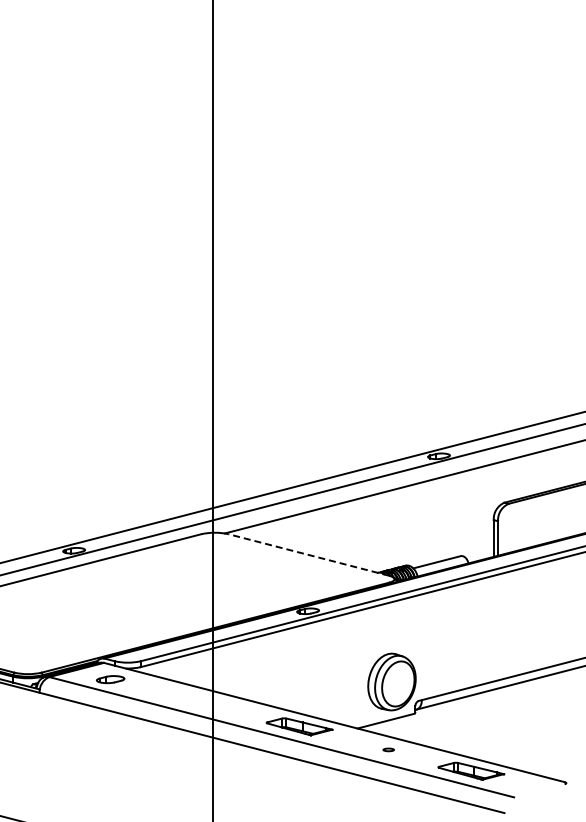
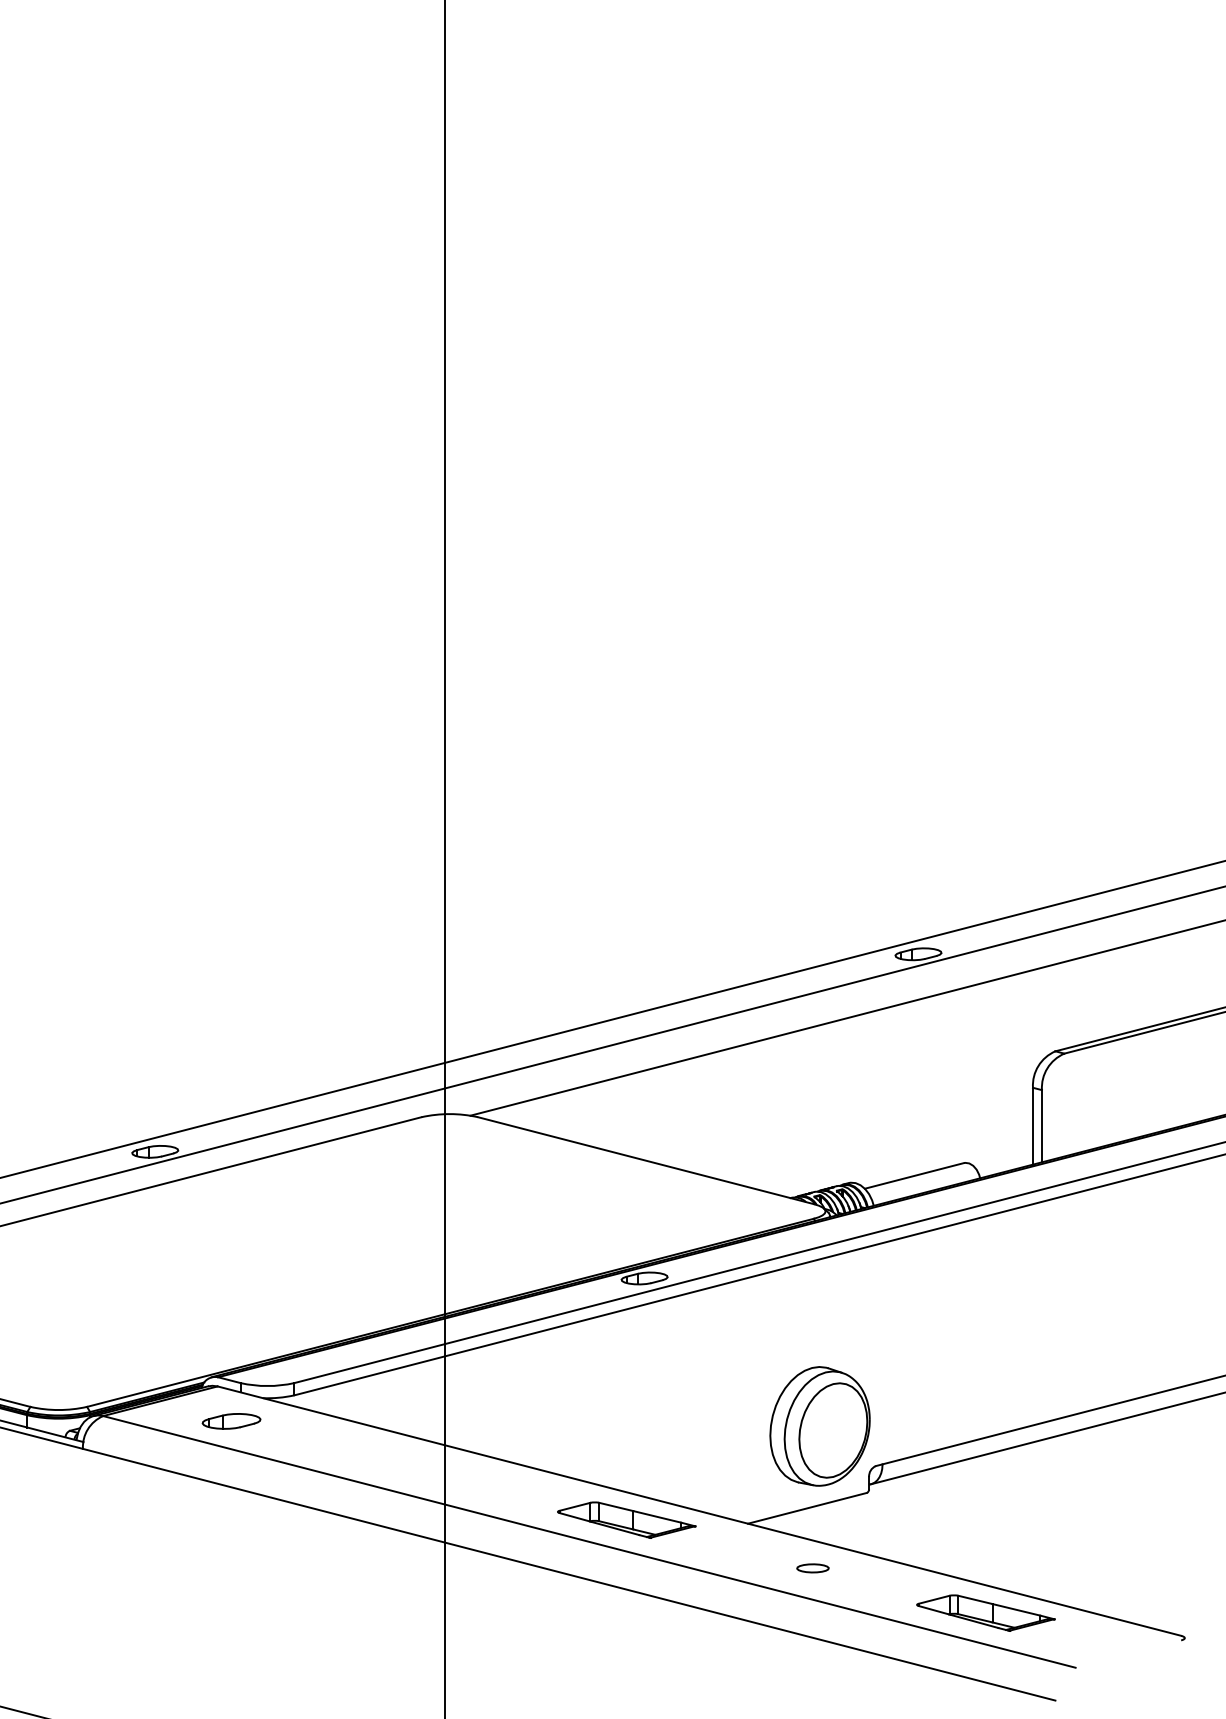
line: (308, 554) -> (645, 1159), dashed -> solid
part: (388, 749) -> (812, 1567), size x1.43

